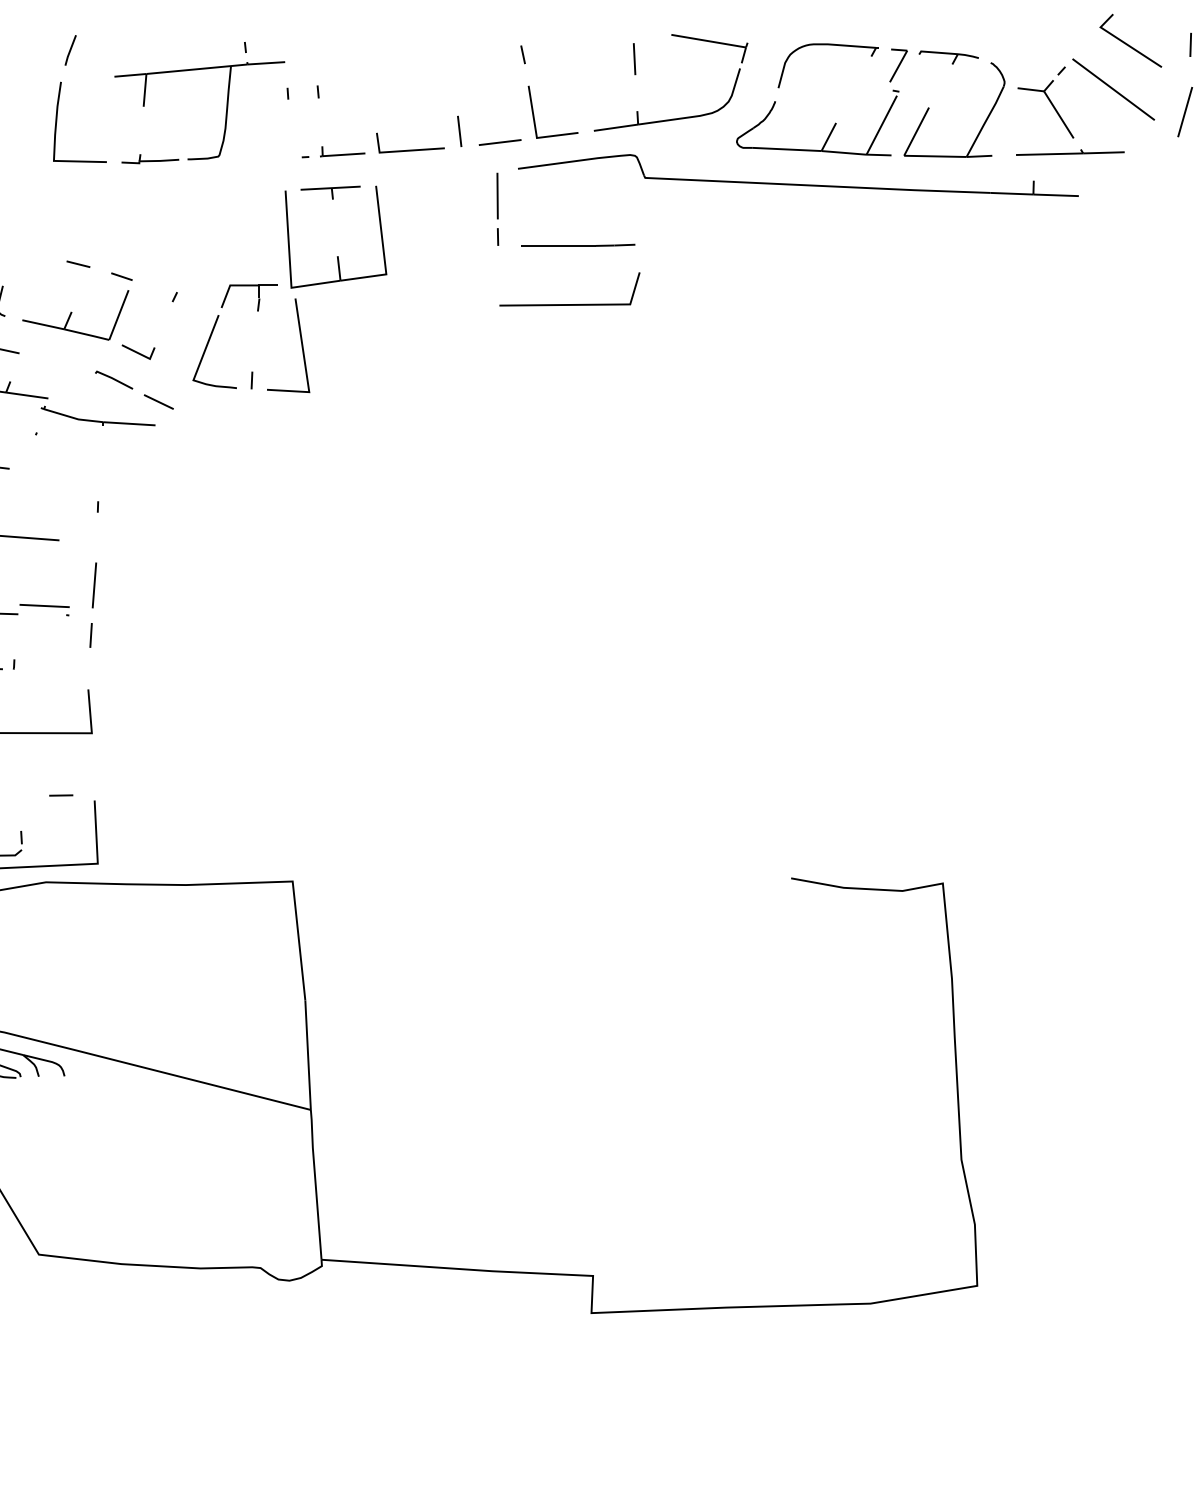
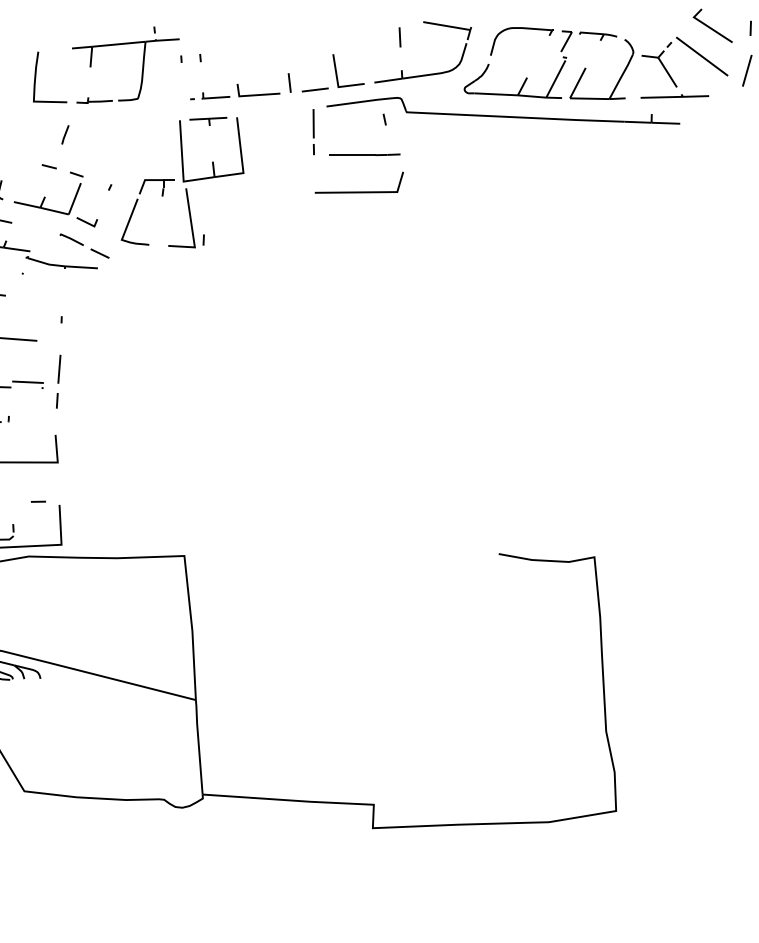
line: (70, 49) -> (65, 134), moved
line: (522, 54) -> (384, 119), moved
line: (251, 379) -> (203, 239), moved

